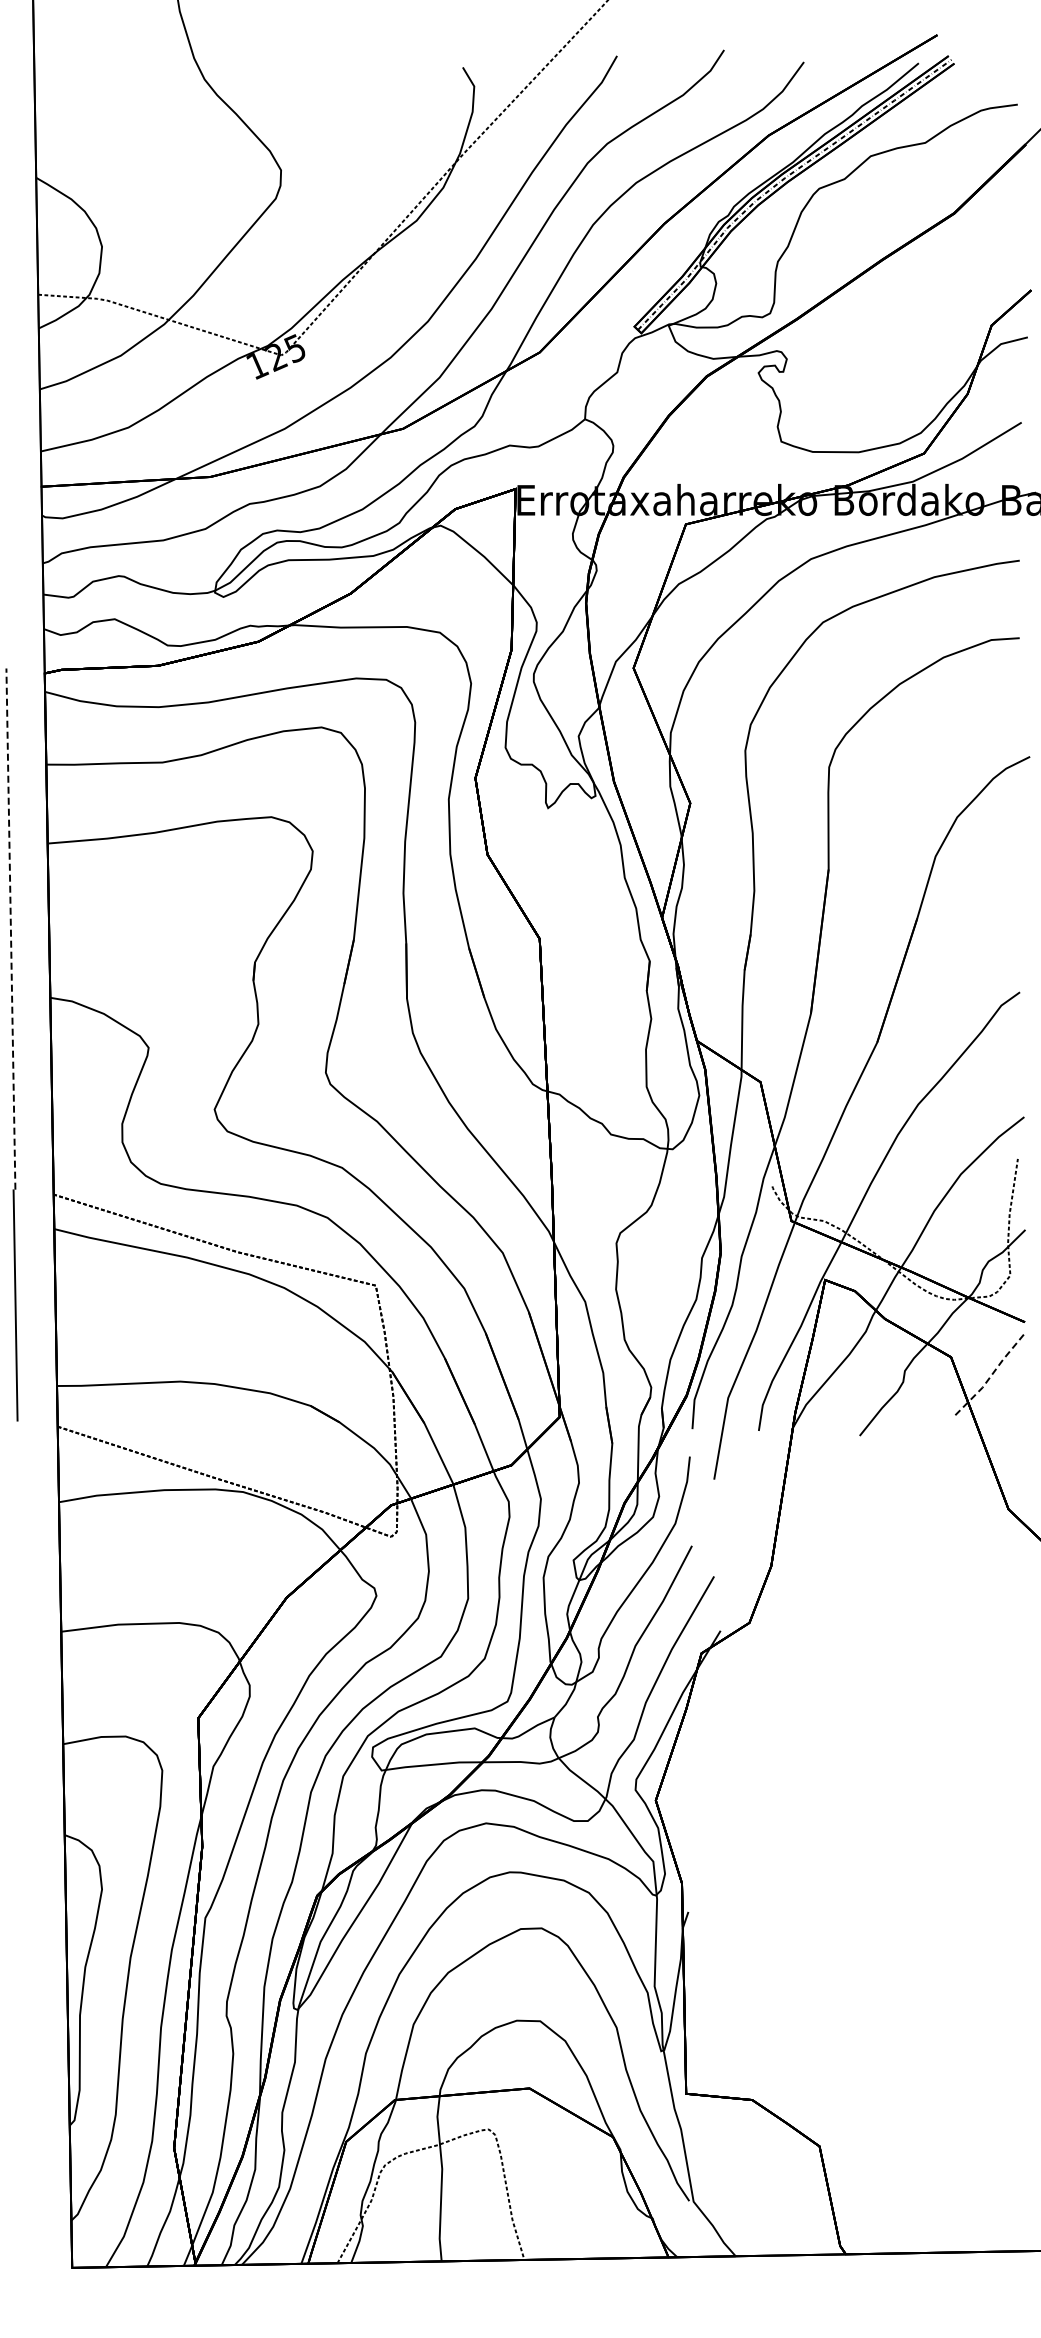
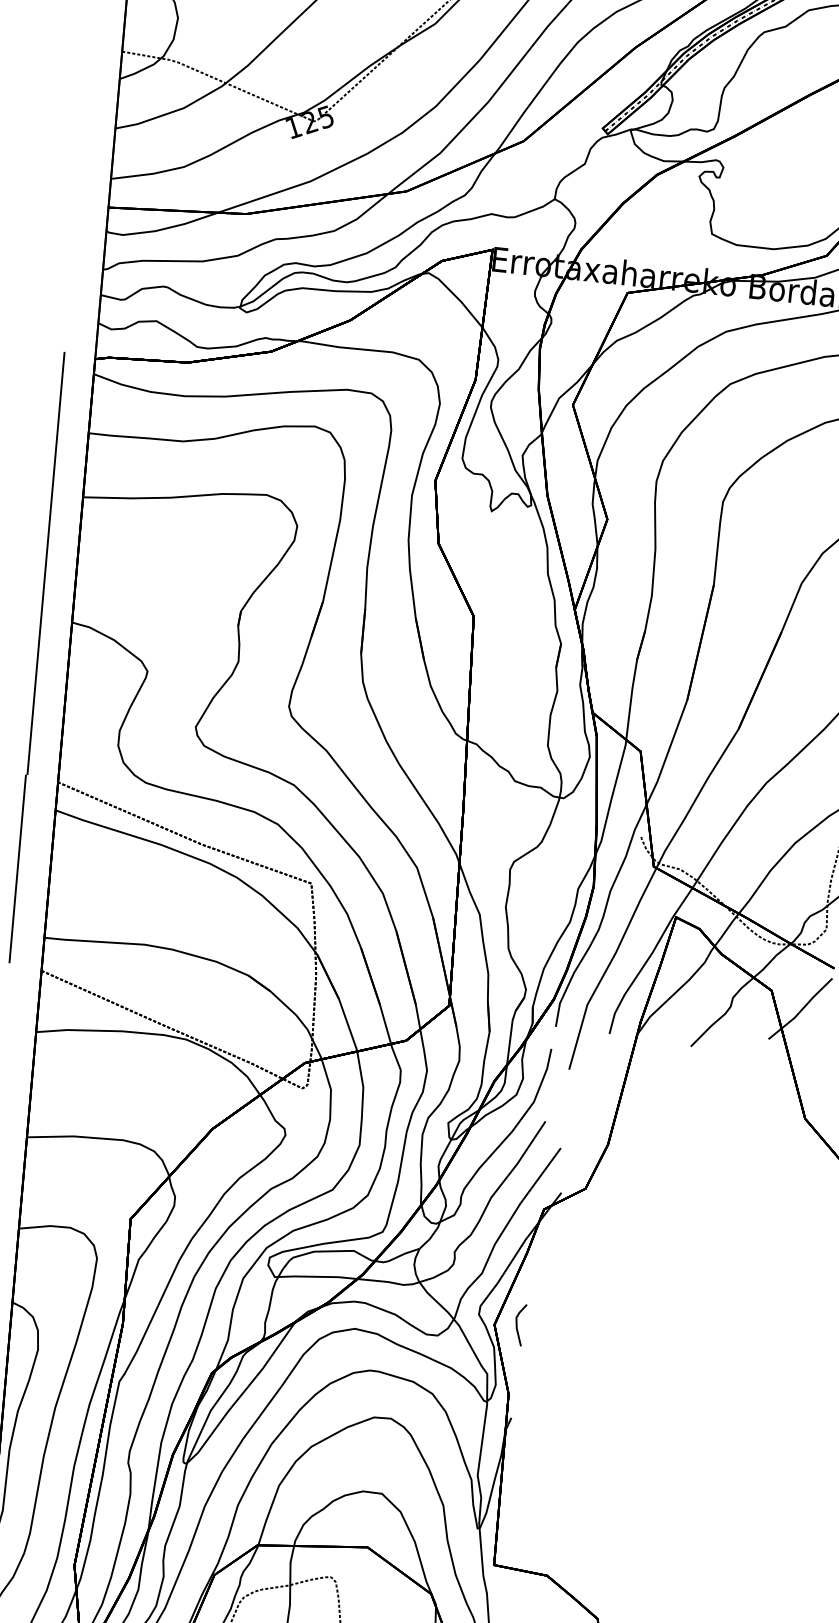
line: (10, 929) -> (45, 563), dashed -> solid
line: (990, 1377) -> (801, 1010), dashed -> solid
line: (683, 1797) -> (517, 1324), added

